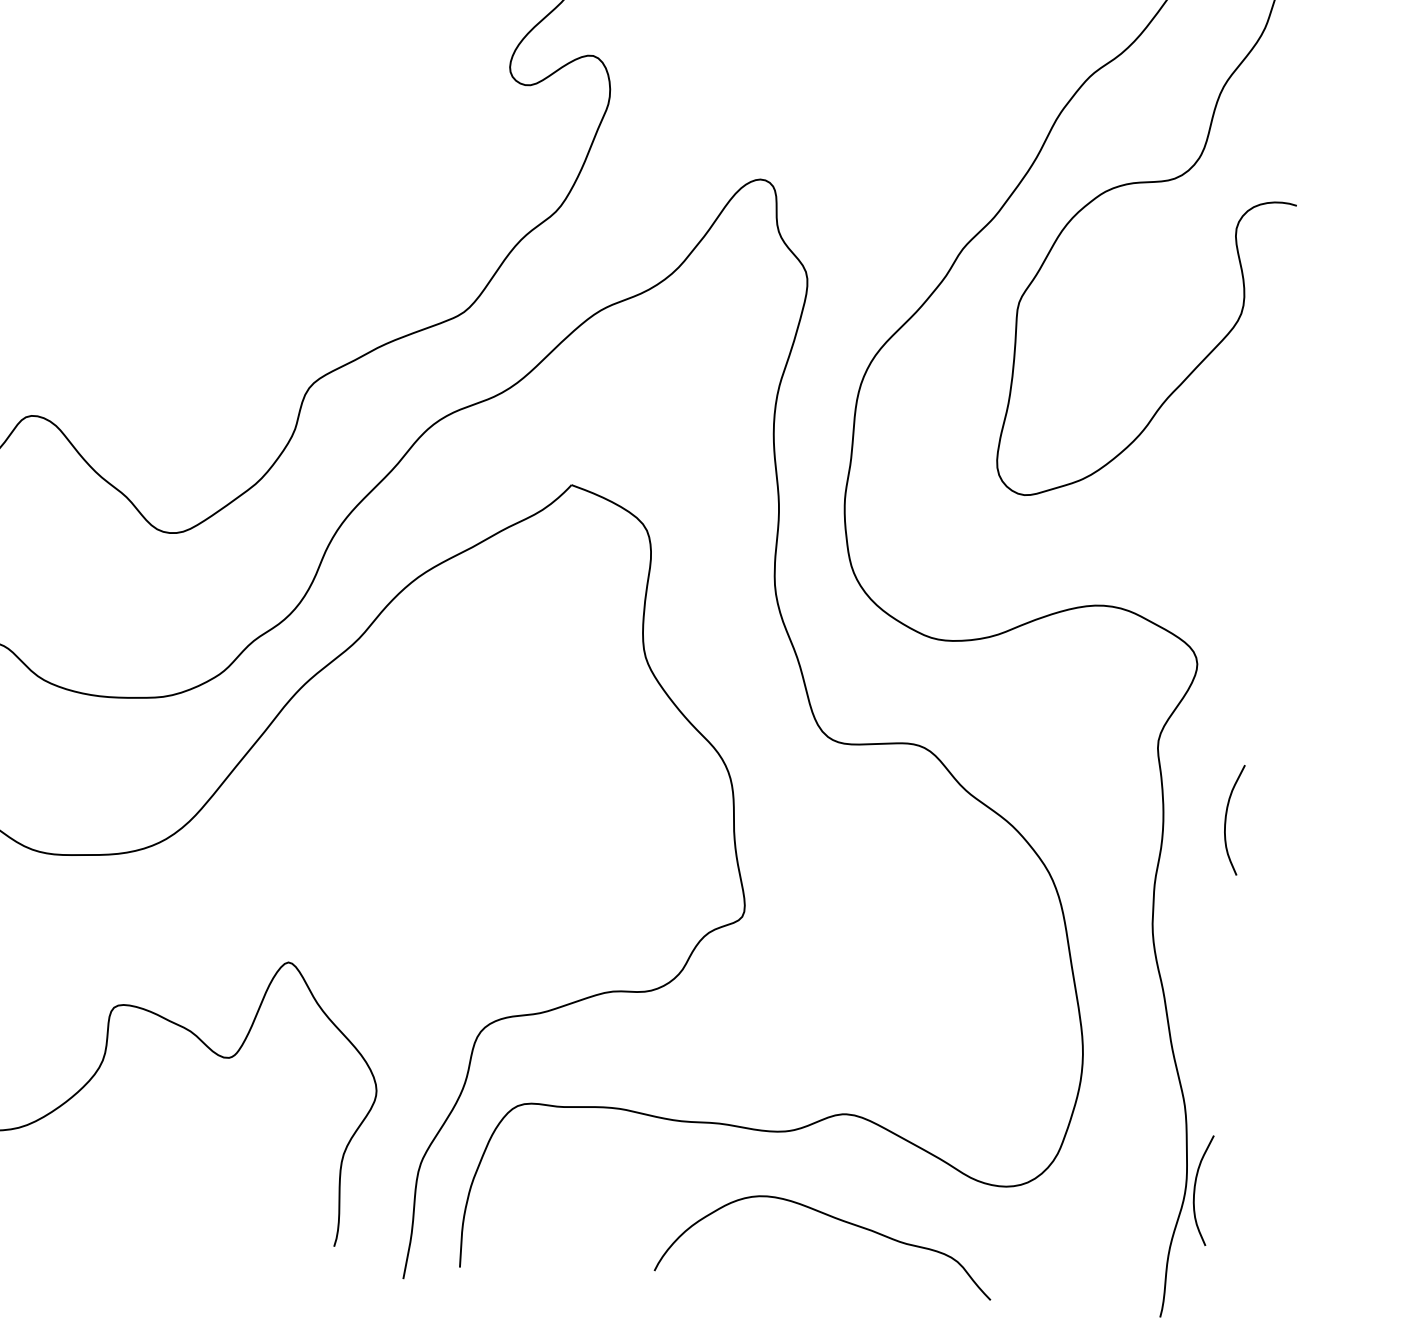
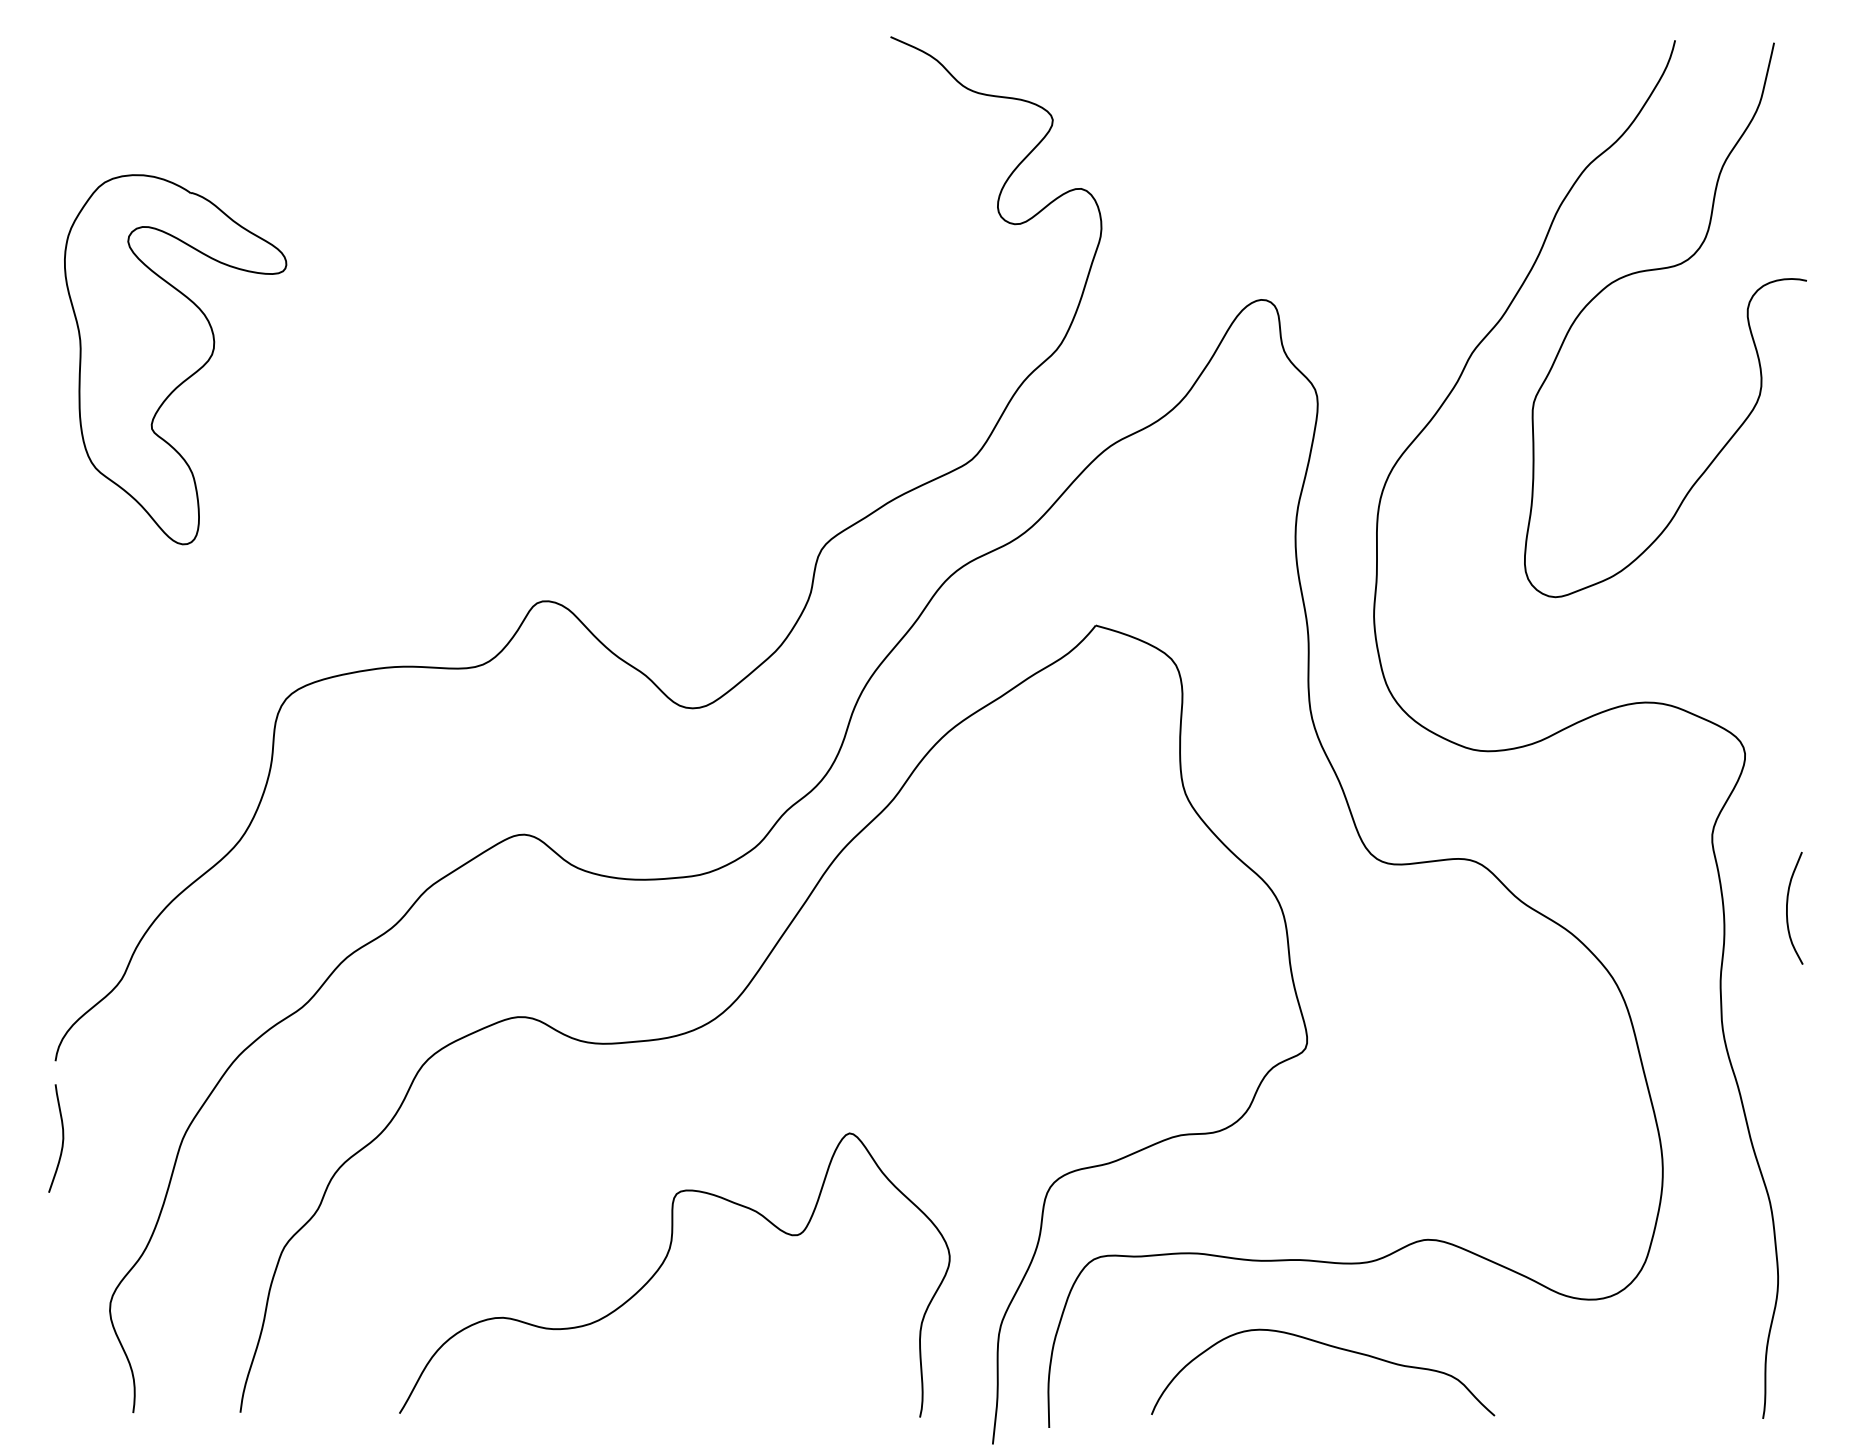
curve: (1195, 1188) -> (1787, 1285), removed
curve: (833, 1218) -> (1328, 1346), moved

